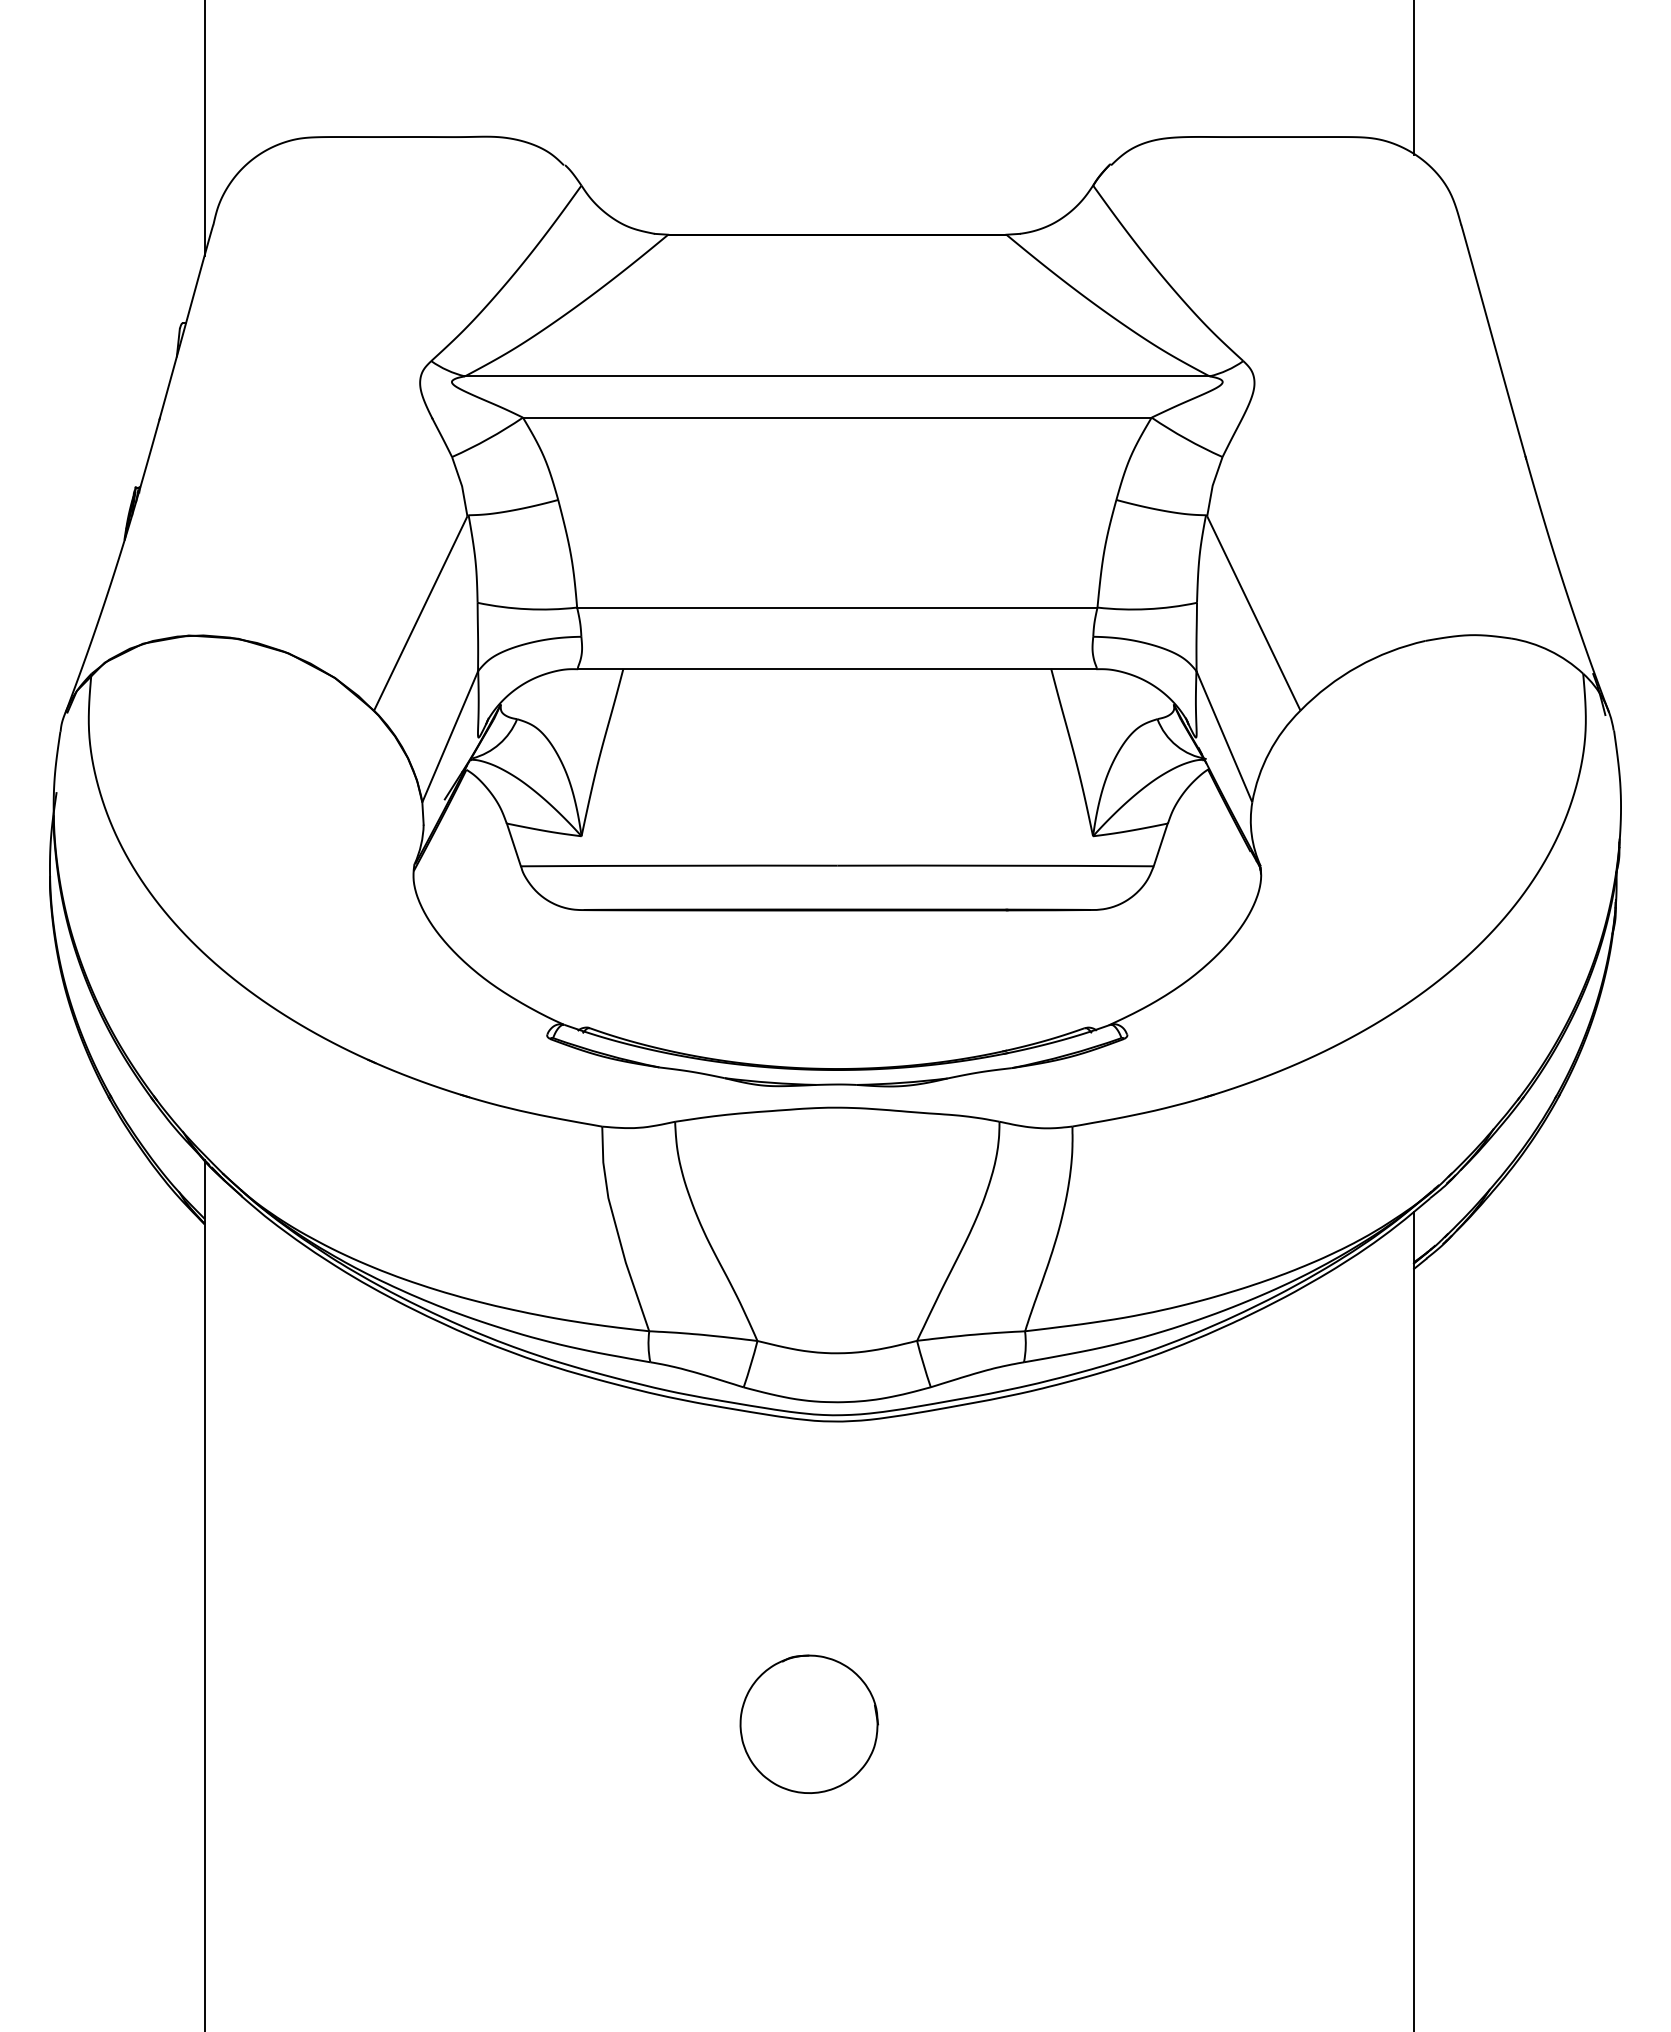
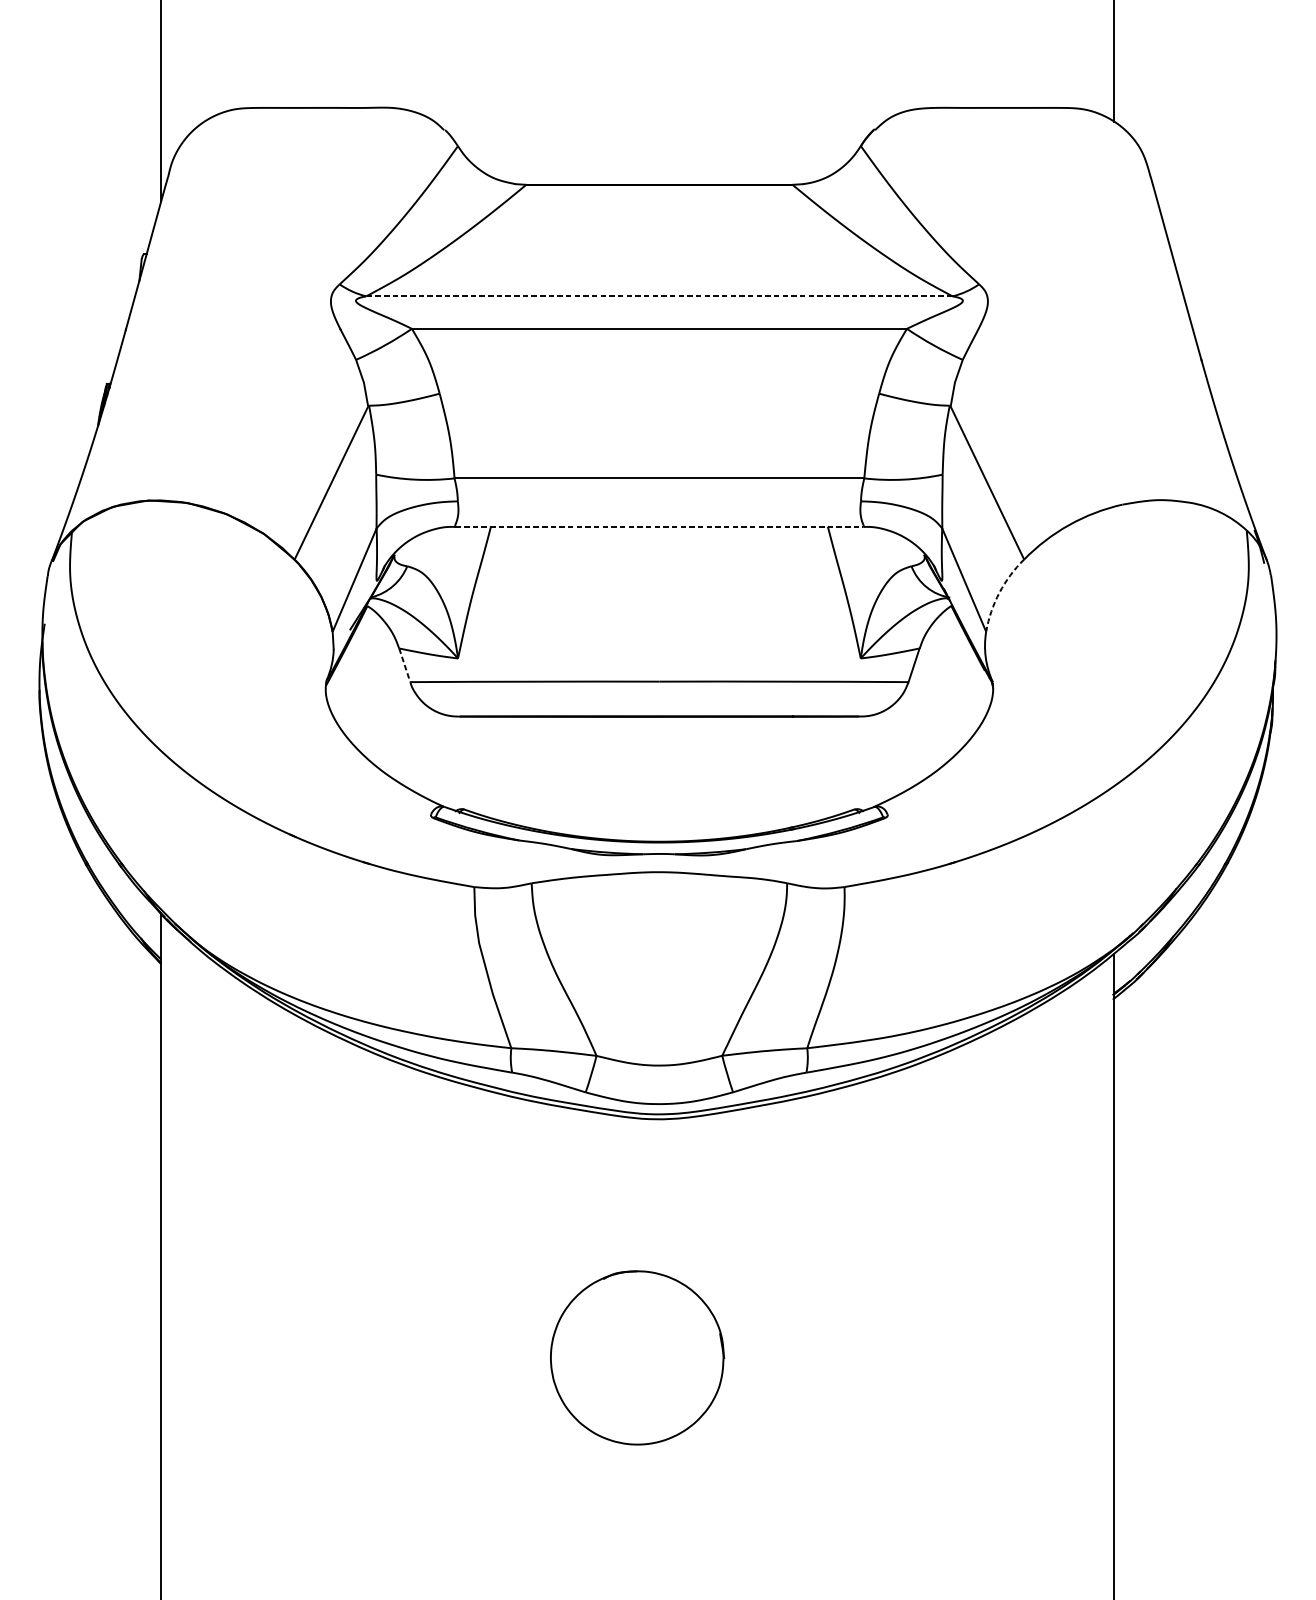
line: (836, 376) -> (658, 296), solid -> dashed
line: (837, 668) -> (659, 526), solid -> dashed
arc: (1269, 752) -> (999, 592), solid -> dashed
line: (514, 845) -> (405, 665), solid -> dashed
part: (808, 1723) -> (636, 1357), size x1.6

